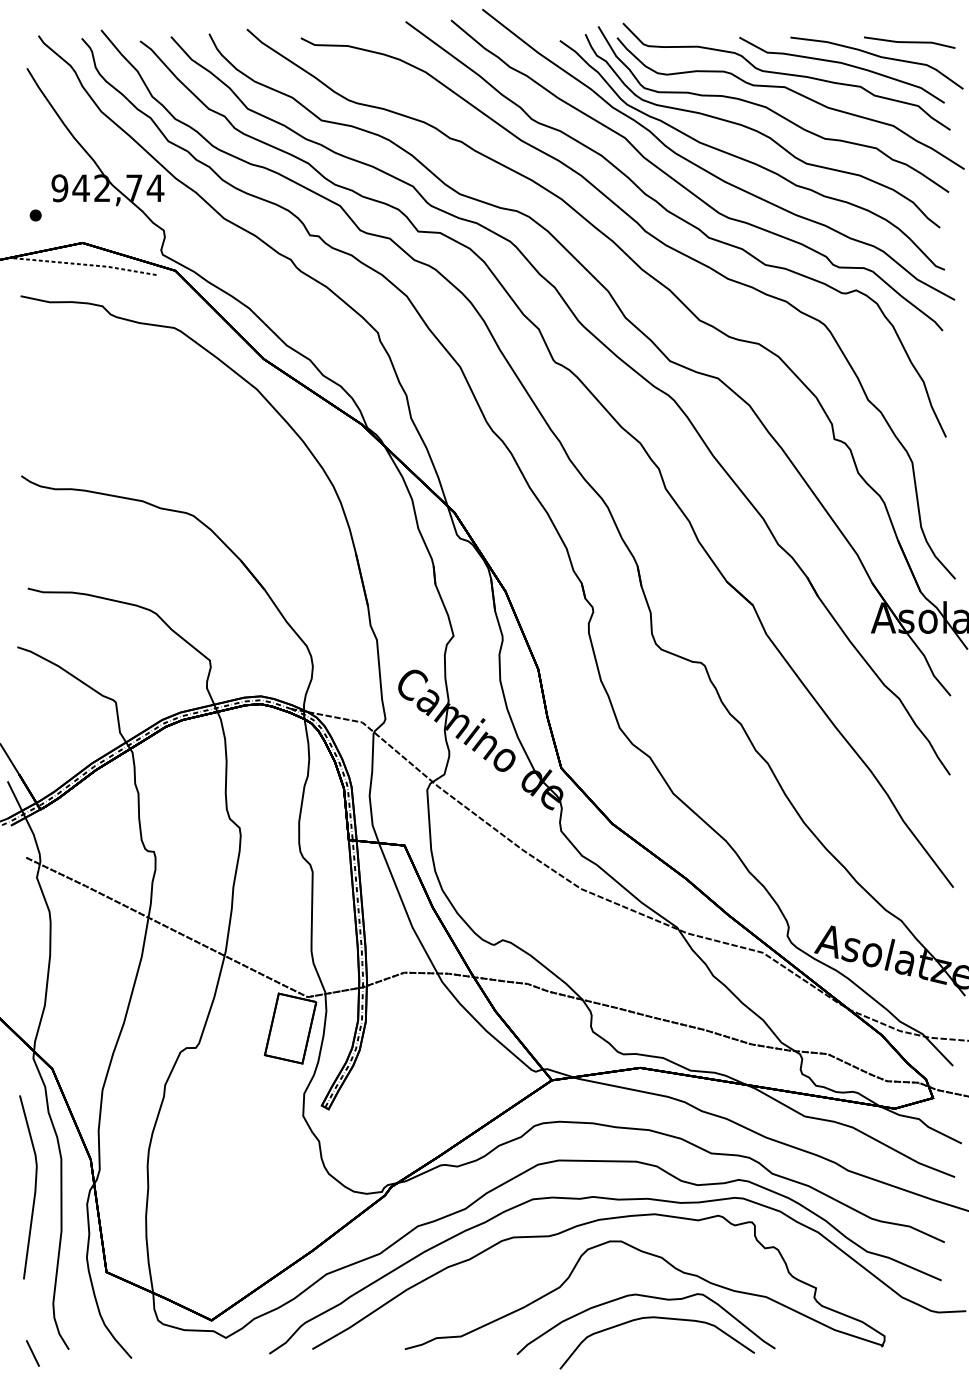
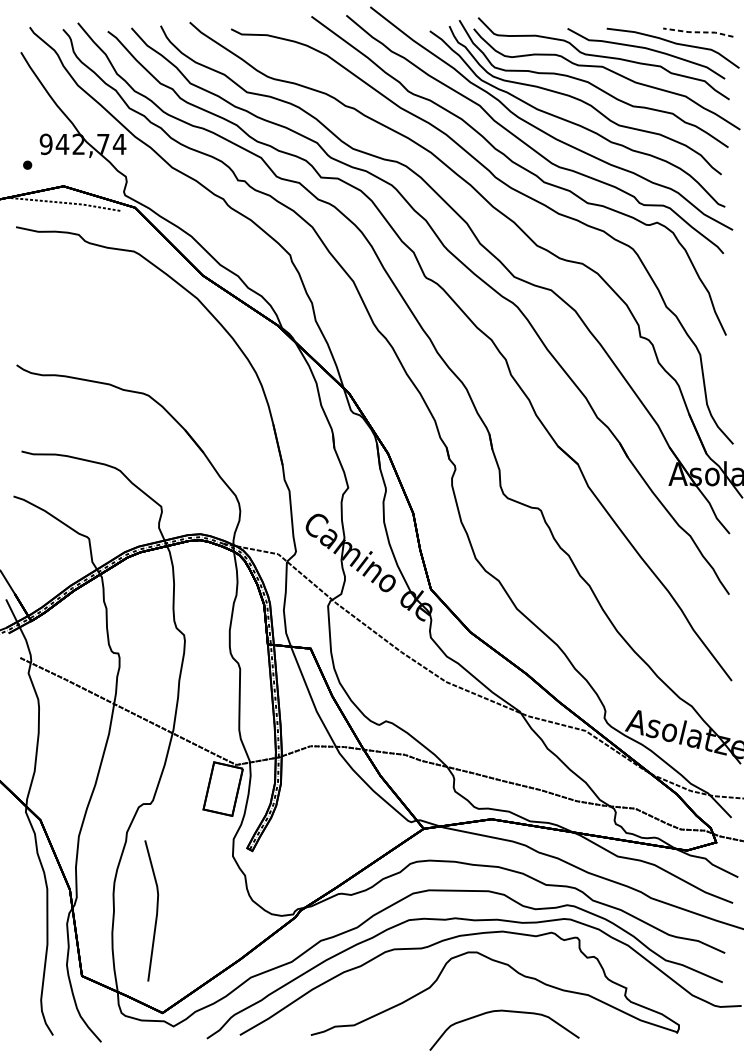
line: (910, 42) -> (698, 32), solid -> dashed
line: (34, 1187) -> (156, 911), moved
curve: (652, 1298) -> (500, 996), removed
line: (32, 1353) -> (25, 1038), removed

